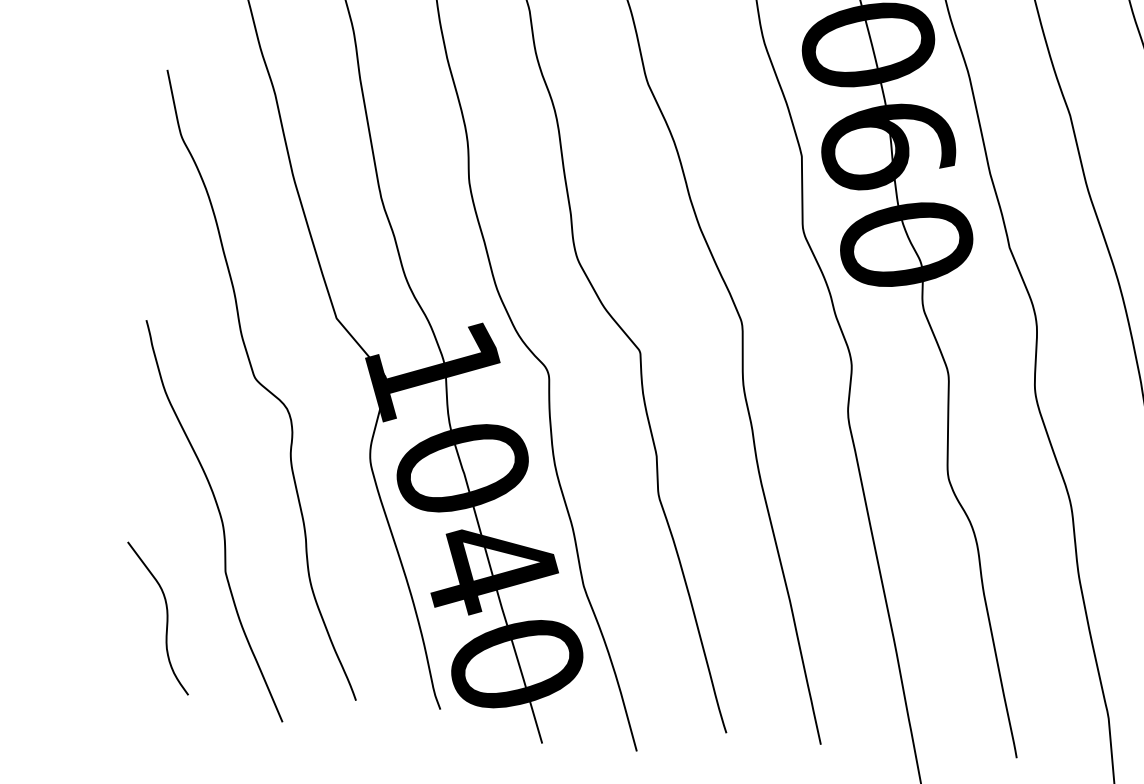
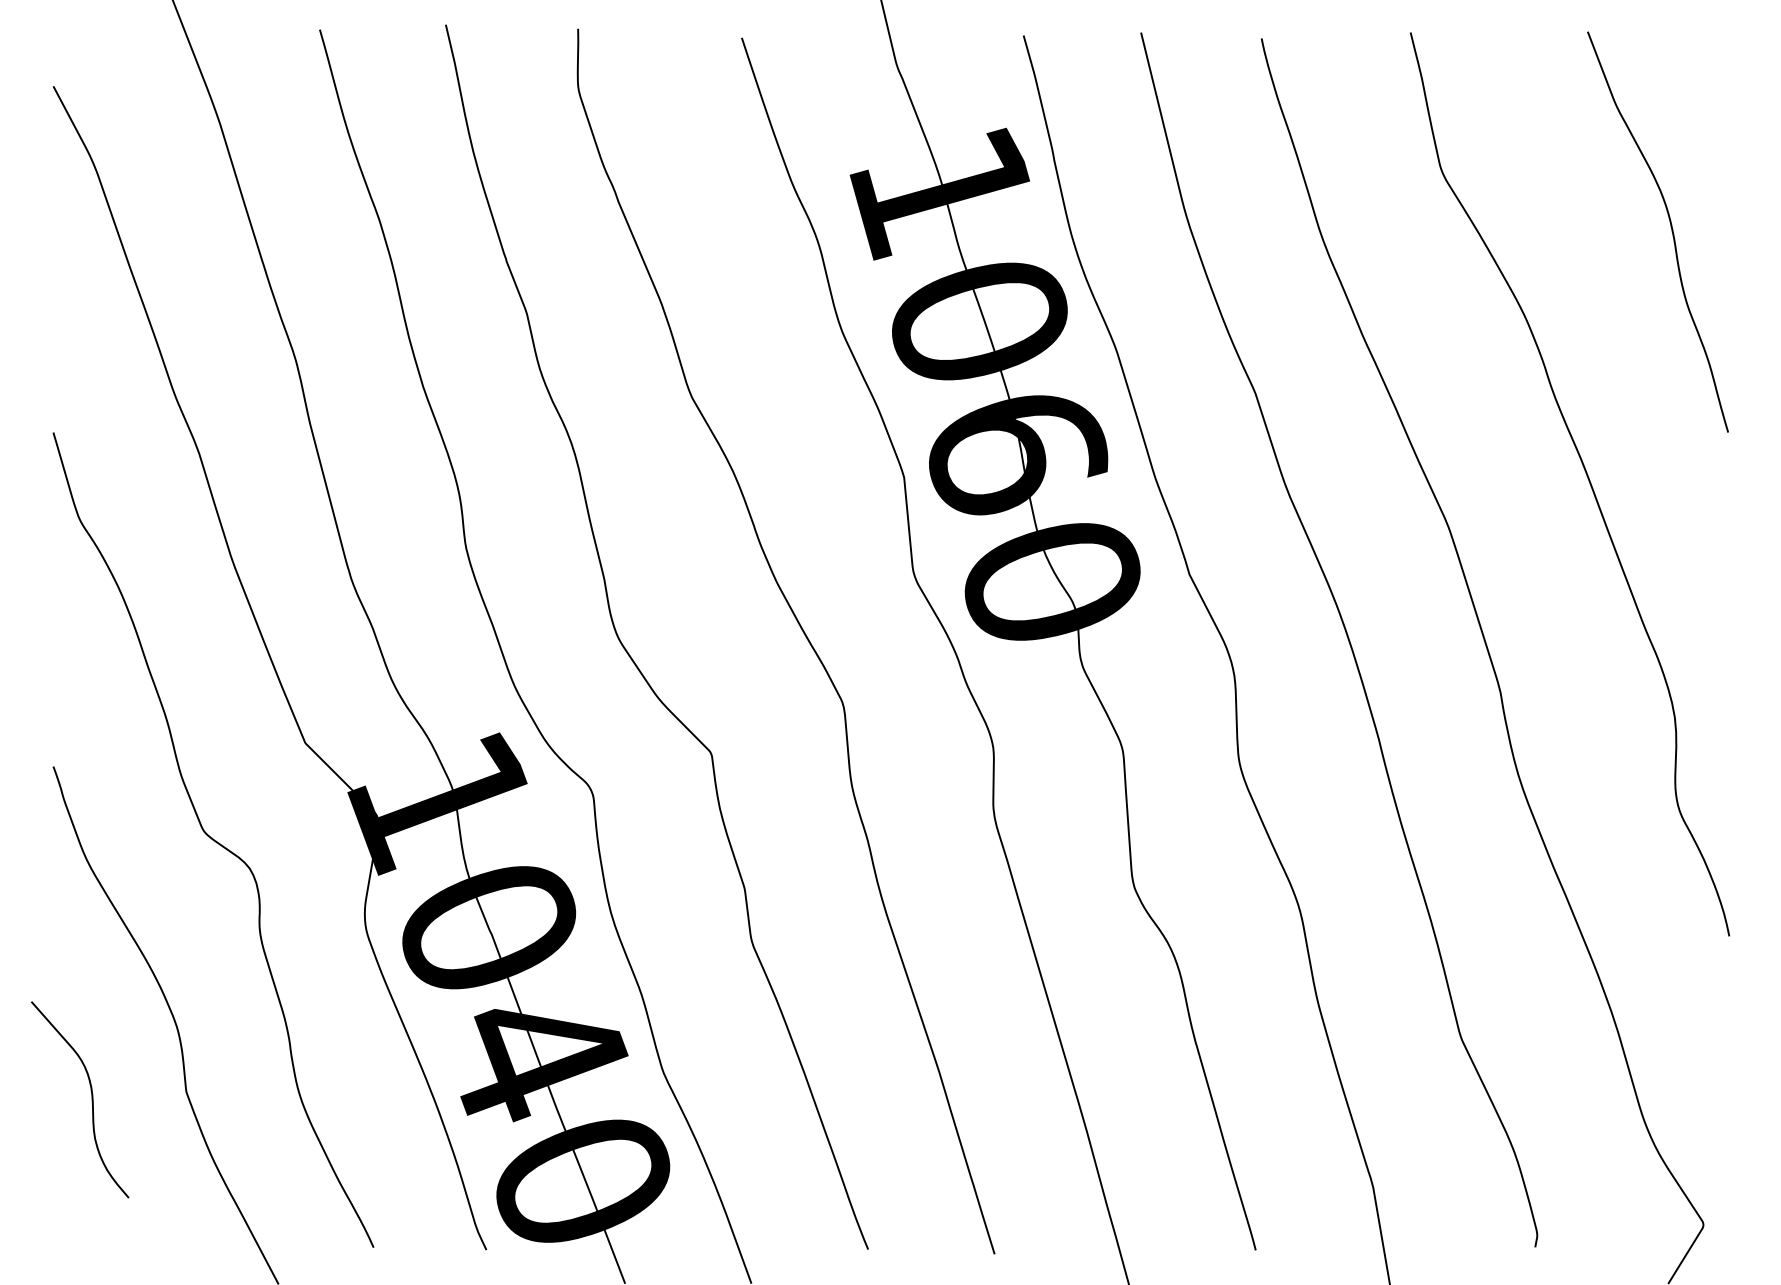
curve: (166, 619) -> (91, 1099), moved

